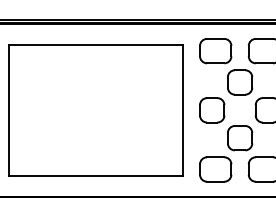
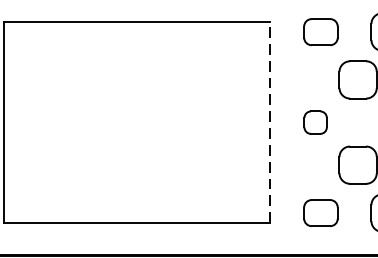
part: (215, 51) -> (320, 32), size x0.7
line: (182, 110) -> (270, 122), solid -> dashed
part: (212, 110) -> (315, 122), size x0.6
part: (215, 169) -> (320, 213), size x0.7

